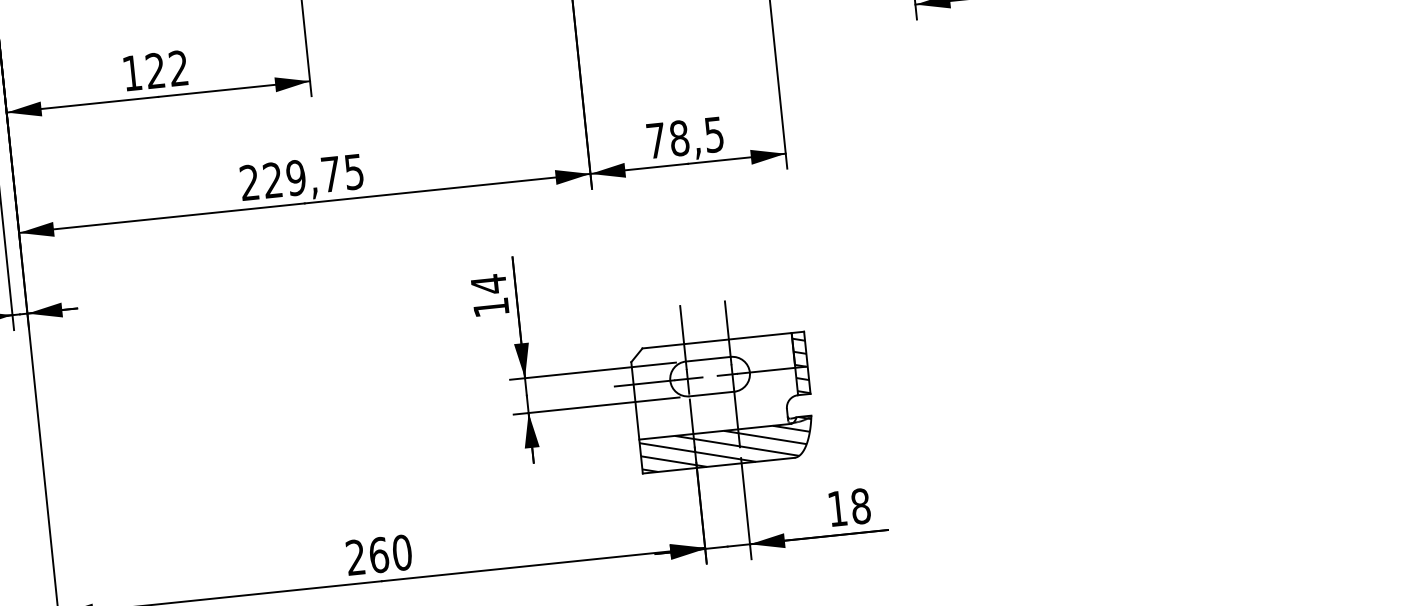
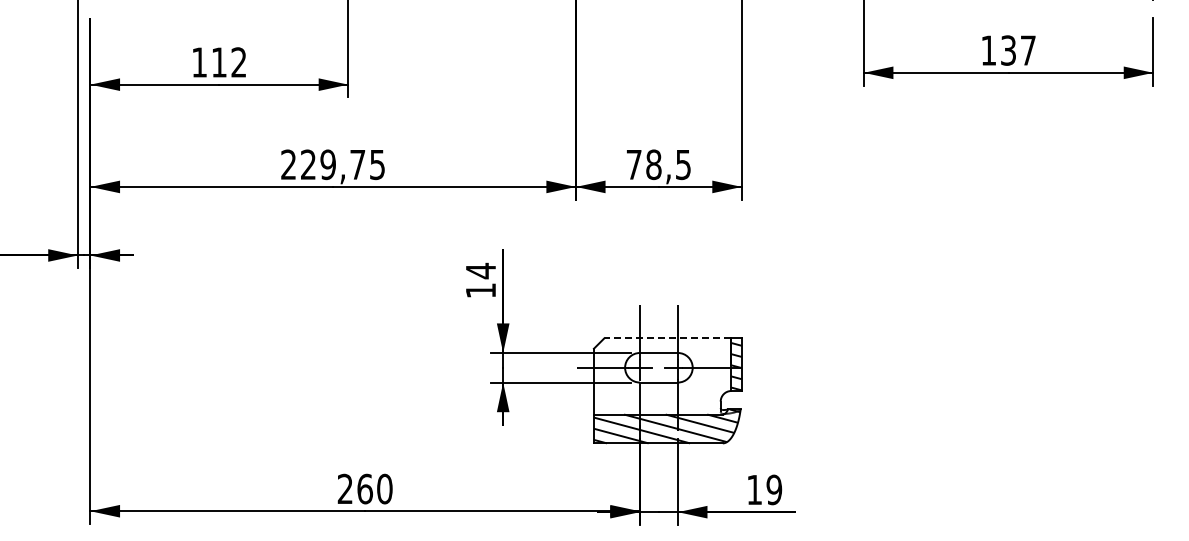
text: (154, 70) -> (218, 62), 122 -> 112
line: (716, 341) -> (667, 338), solid -> dashed
text: (860, 505) -> (774, 489), 18 -> 19

